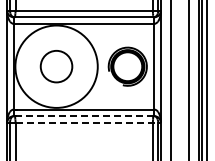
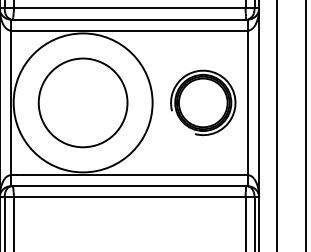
circle: (56, 66) -> (82, 102), size x1.67
line: (84, 116) -> (130, 186), dashed -> solid
line: (88, 122) -> (136, 196), dashed -> solid

